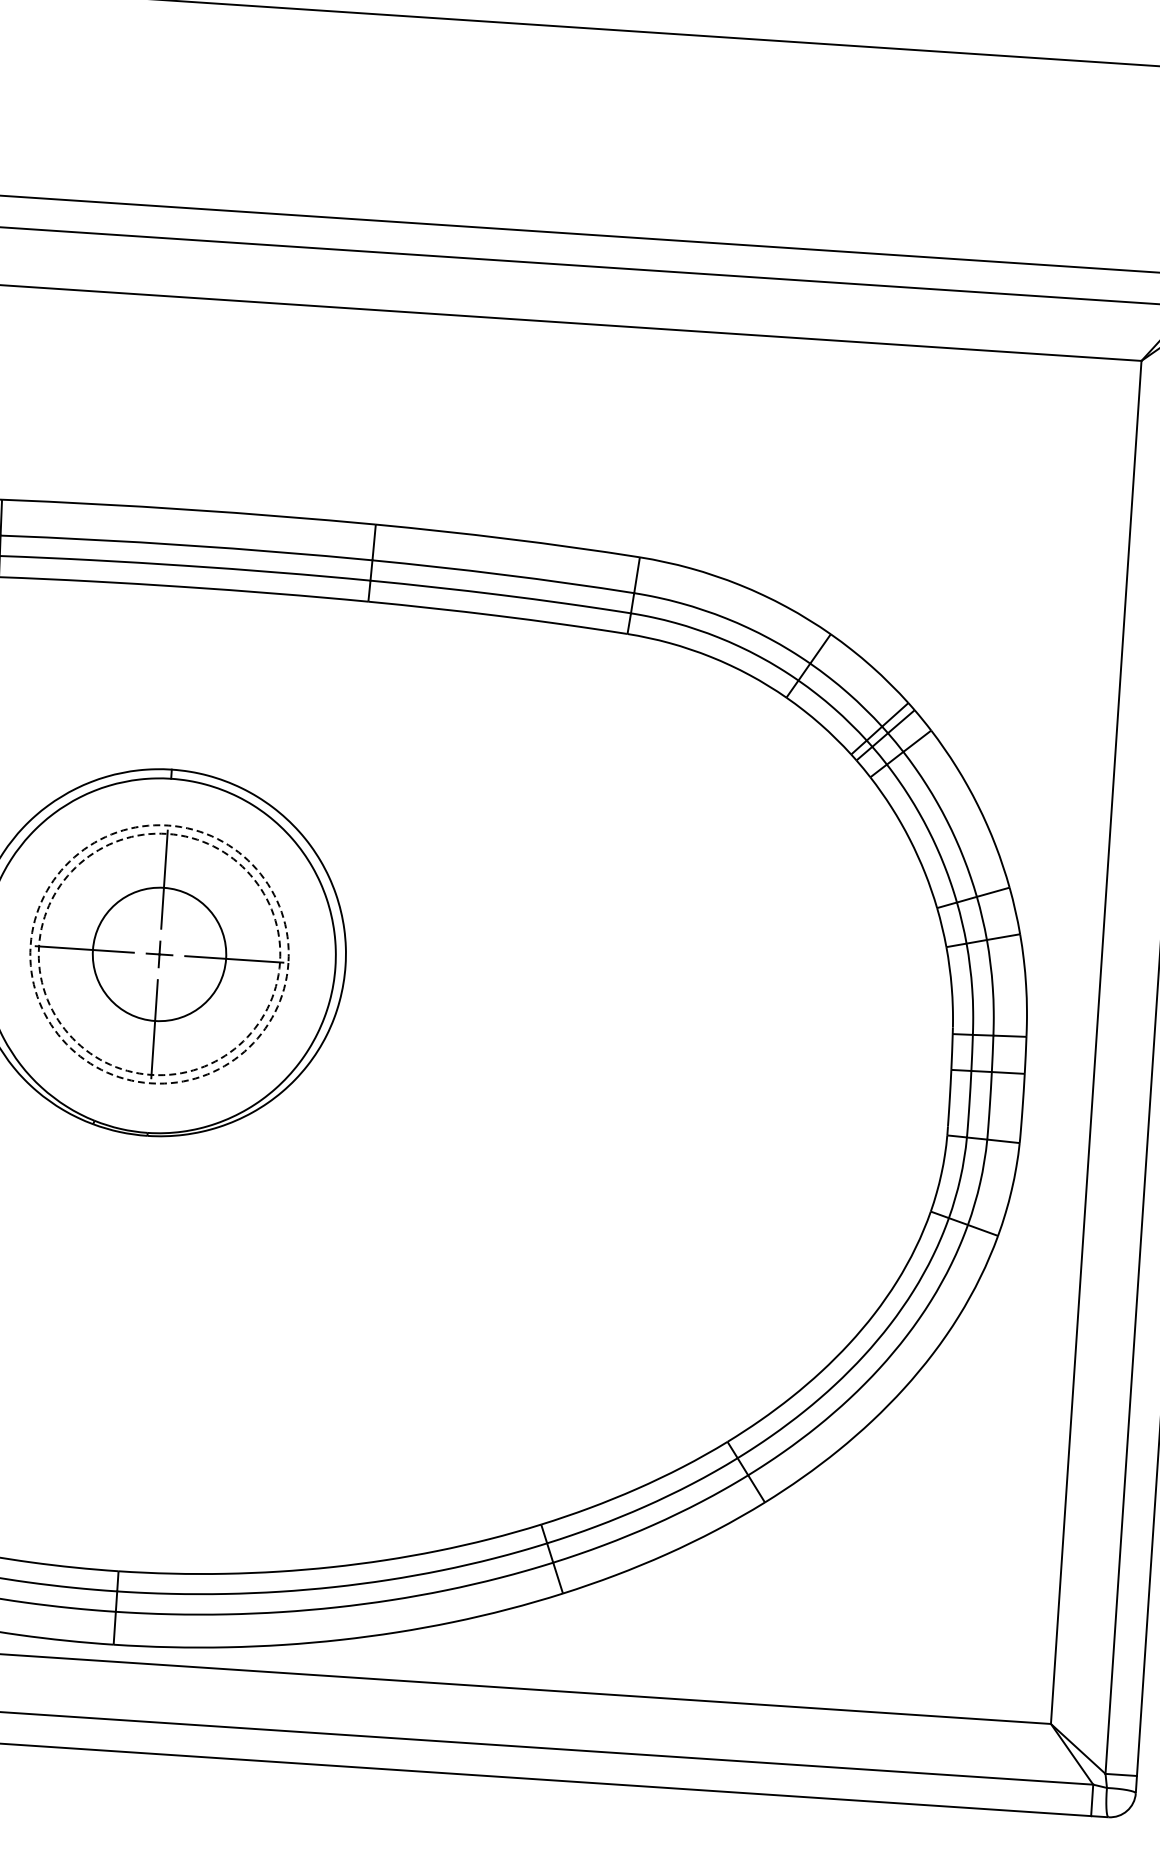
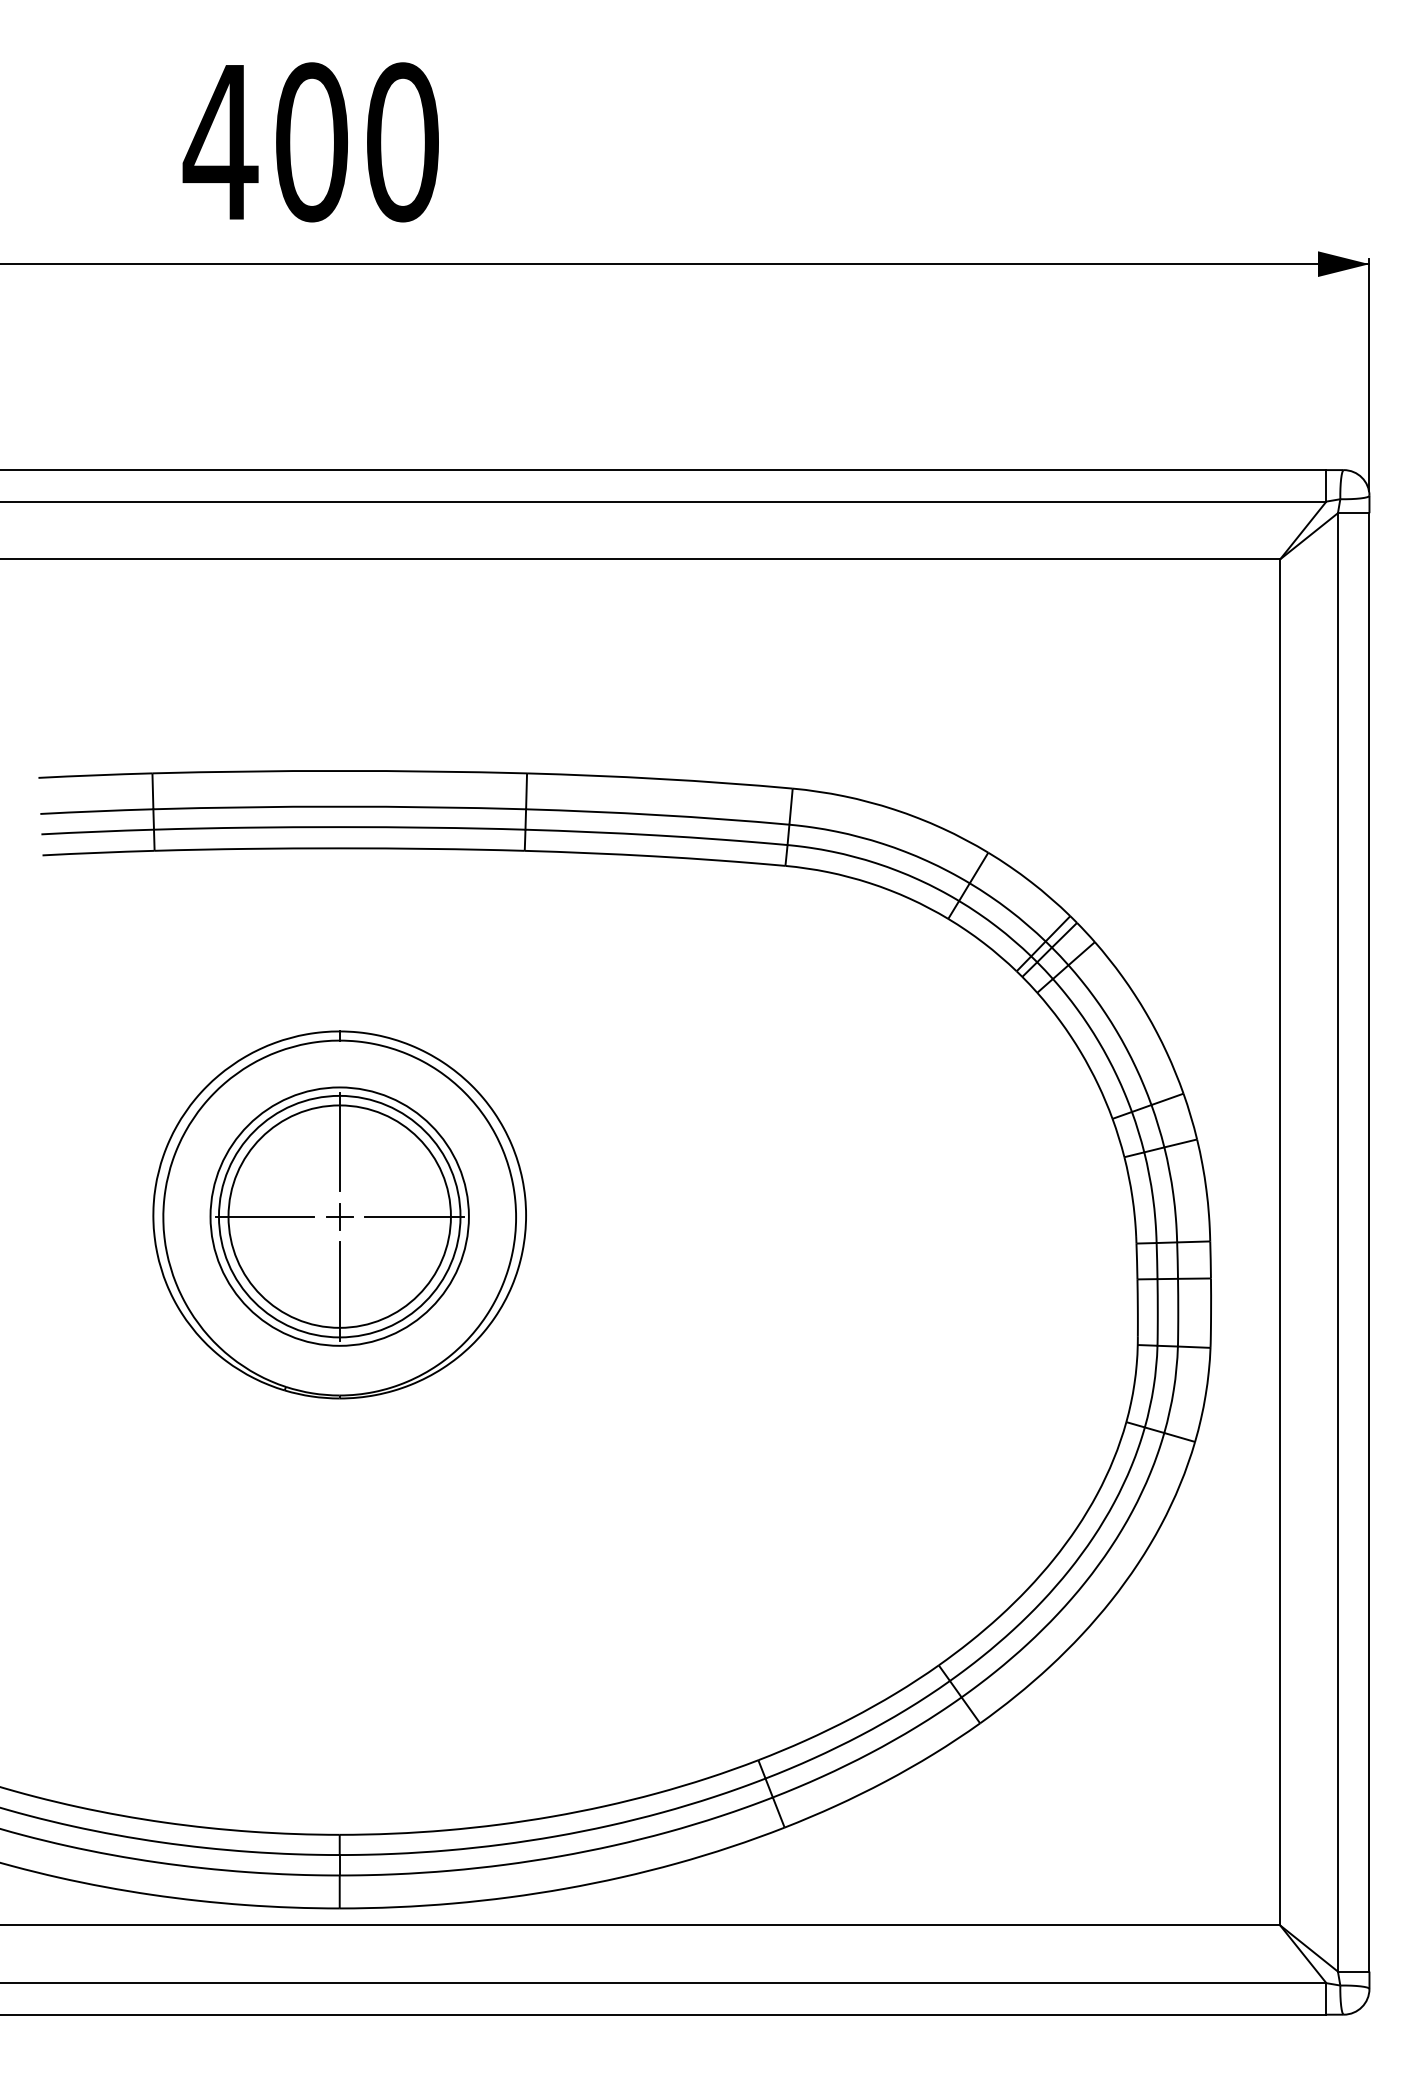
circle: (159, 954) -> (339, 1216), dashed -> solid
circle: (159, 954) -> (339, 1216), dashed -> solid
circle: (159, 954) -> (339, 1216), size x1.67

